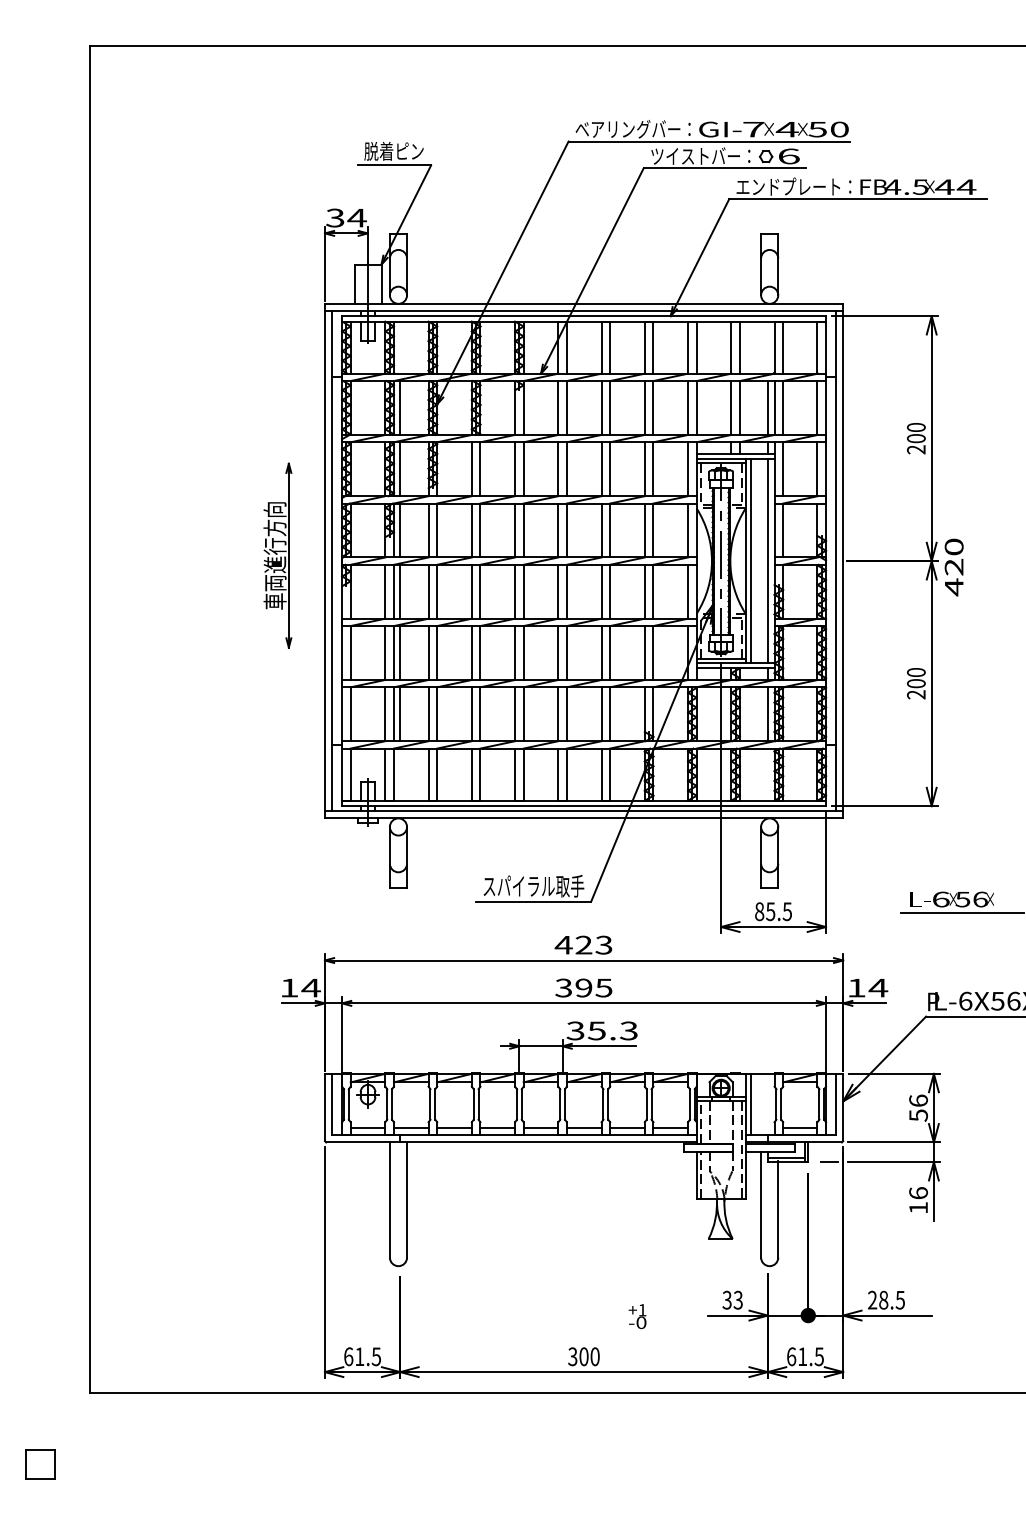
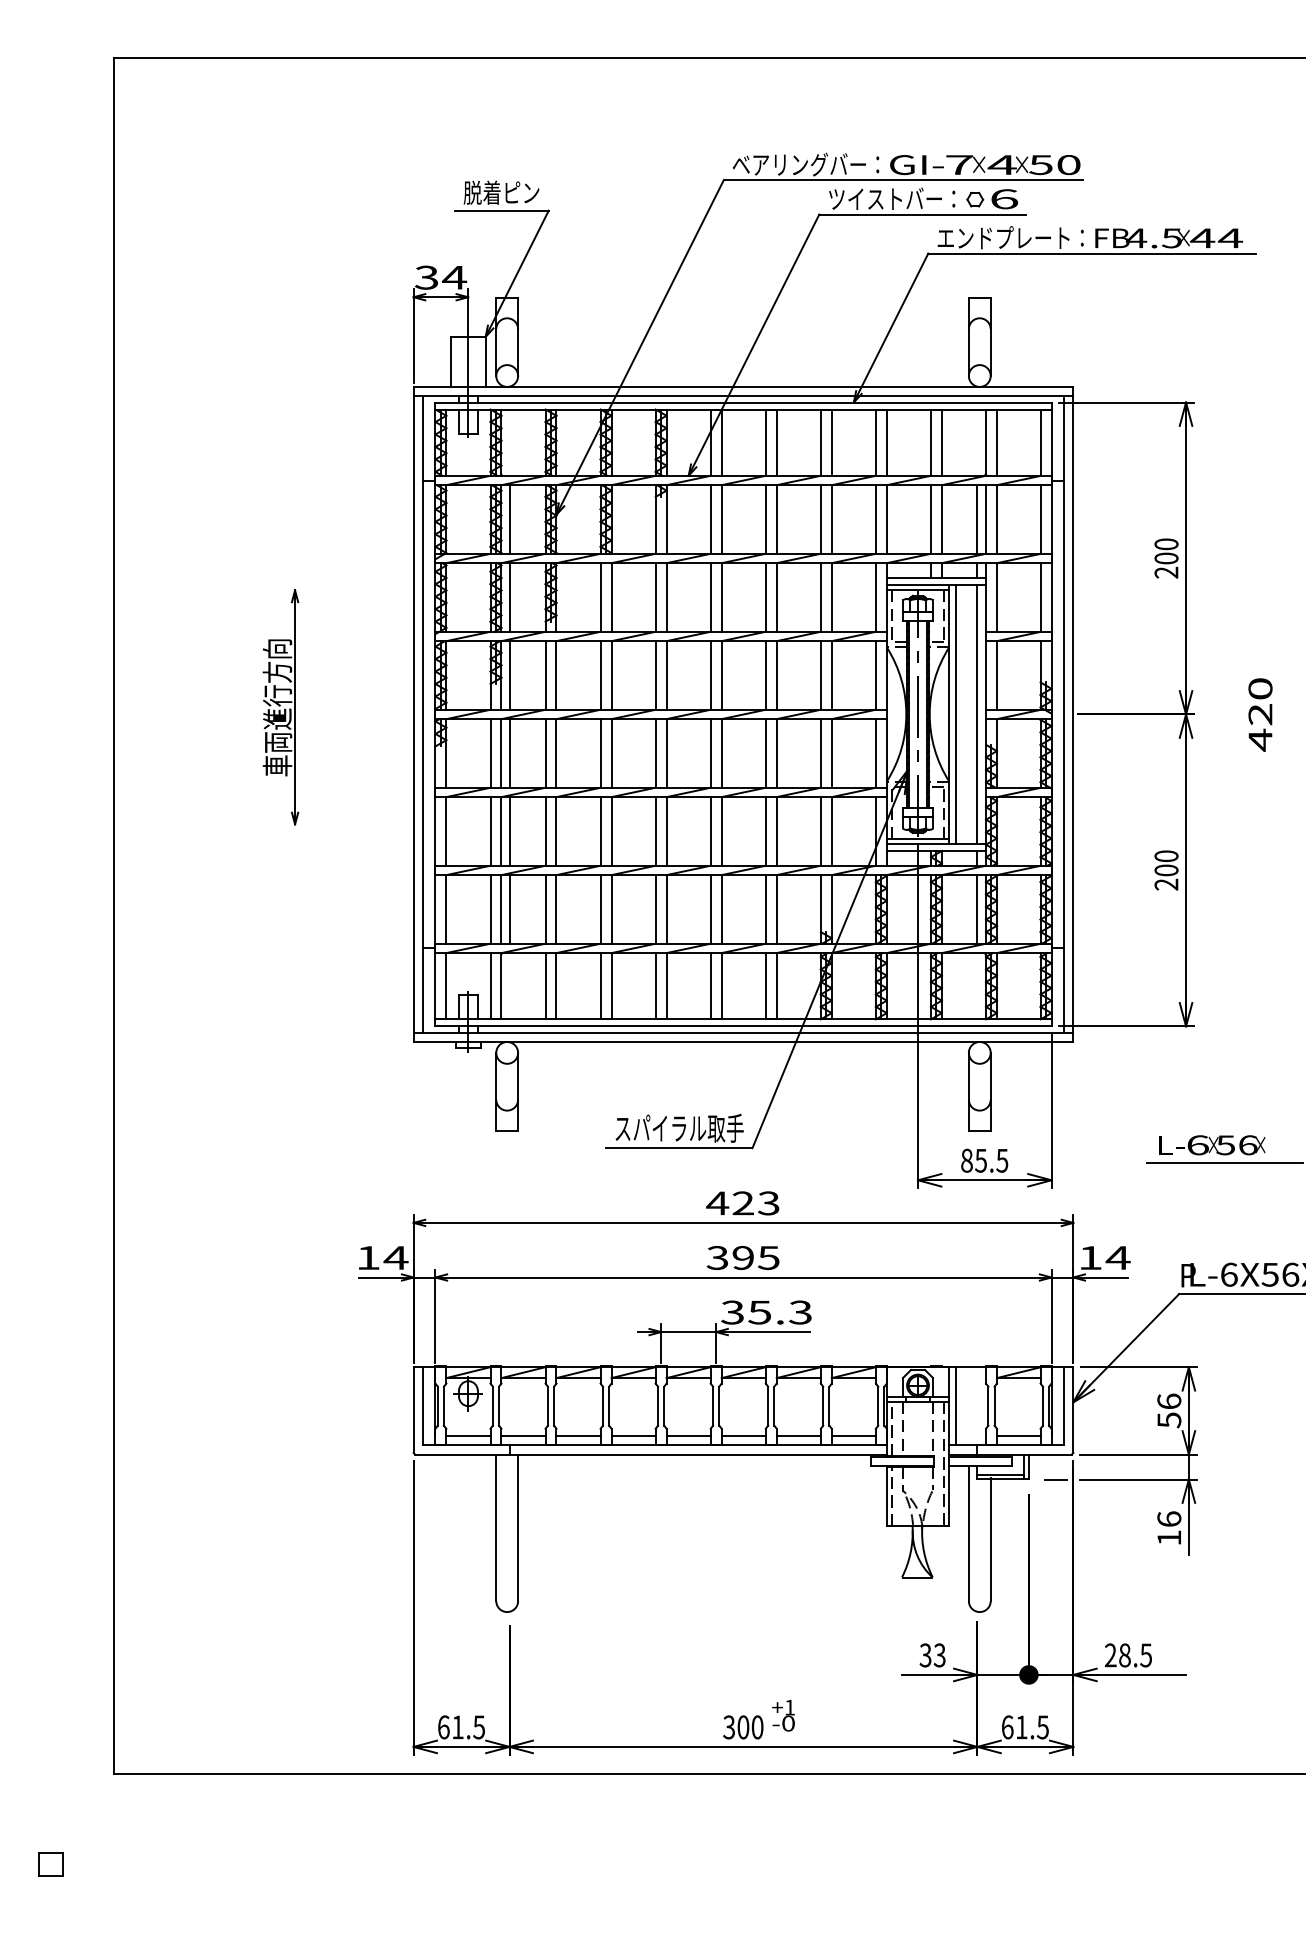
part: (277, 555) -> (280, 707), moved
text: (953, 567) -> (1259, 714), moved
text: (637, 1316) -> (783, 1715), moved
part: (39, 1463) -> (50, 1863), size x0.62

